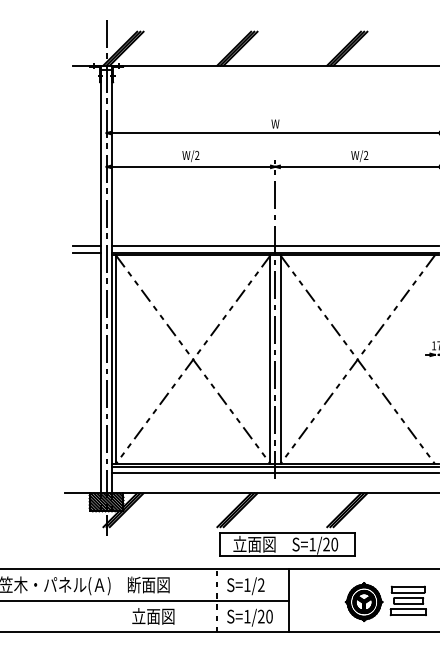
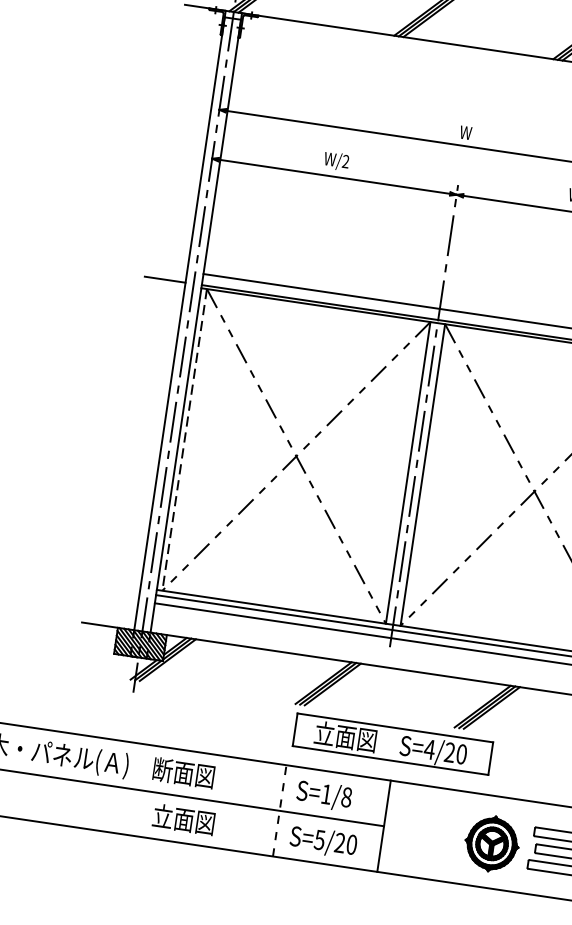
line: (86, 245) -> (166, 268), removed
line: (116, 360) -> (185, 441), solid -> dashed
text: (312, 544) -> (429, 749), S=1/20 -> S=4/20
text: (261, 585) -> (346, 797), S=1/2 -> S=1/8
text: (247, 616) -> (320, 839), S=1/20 -> S=5/20

